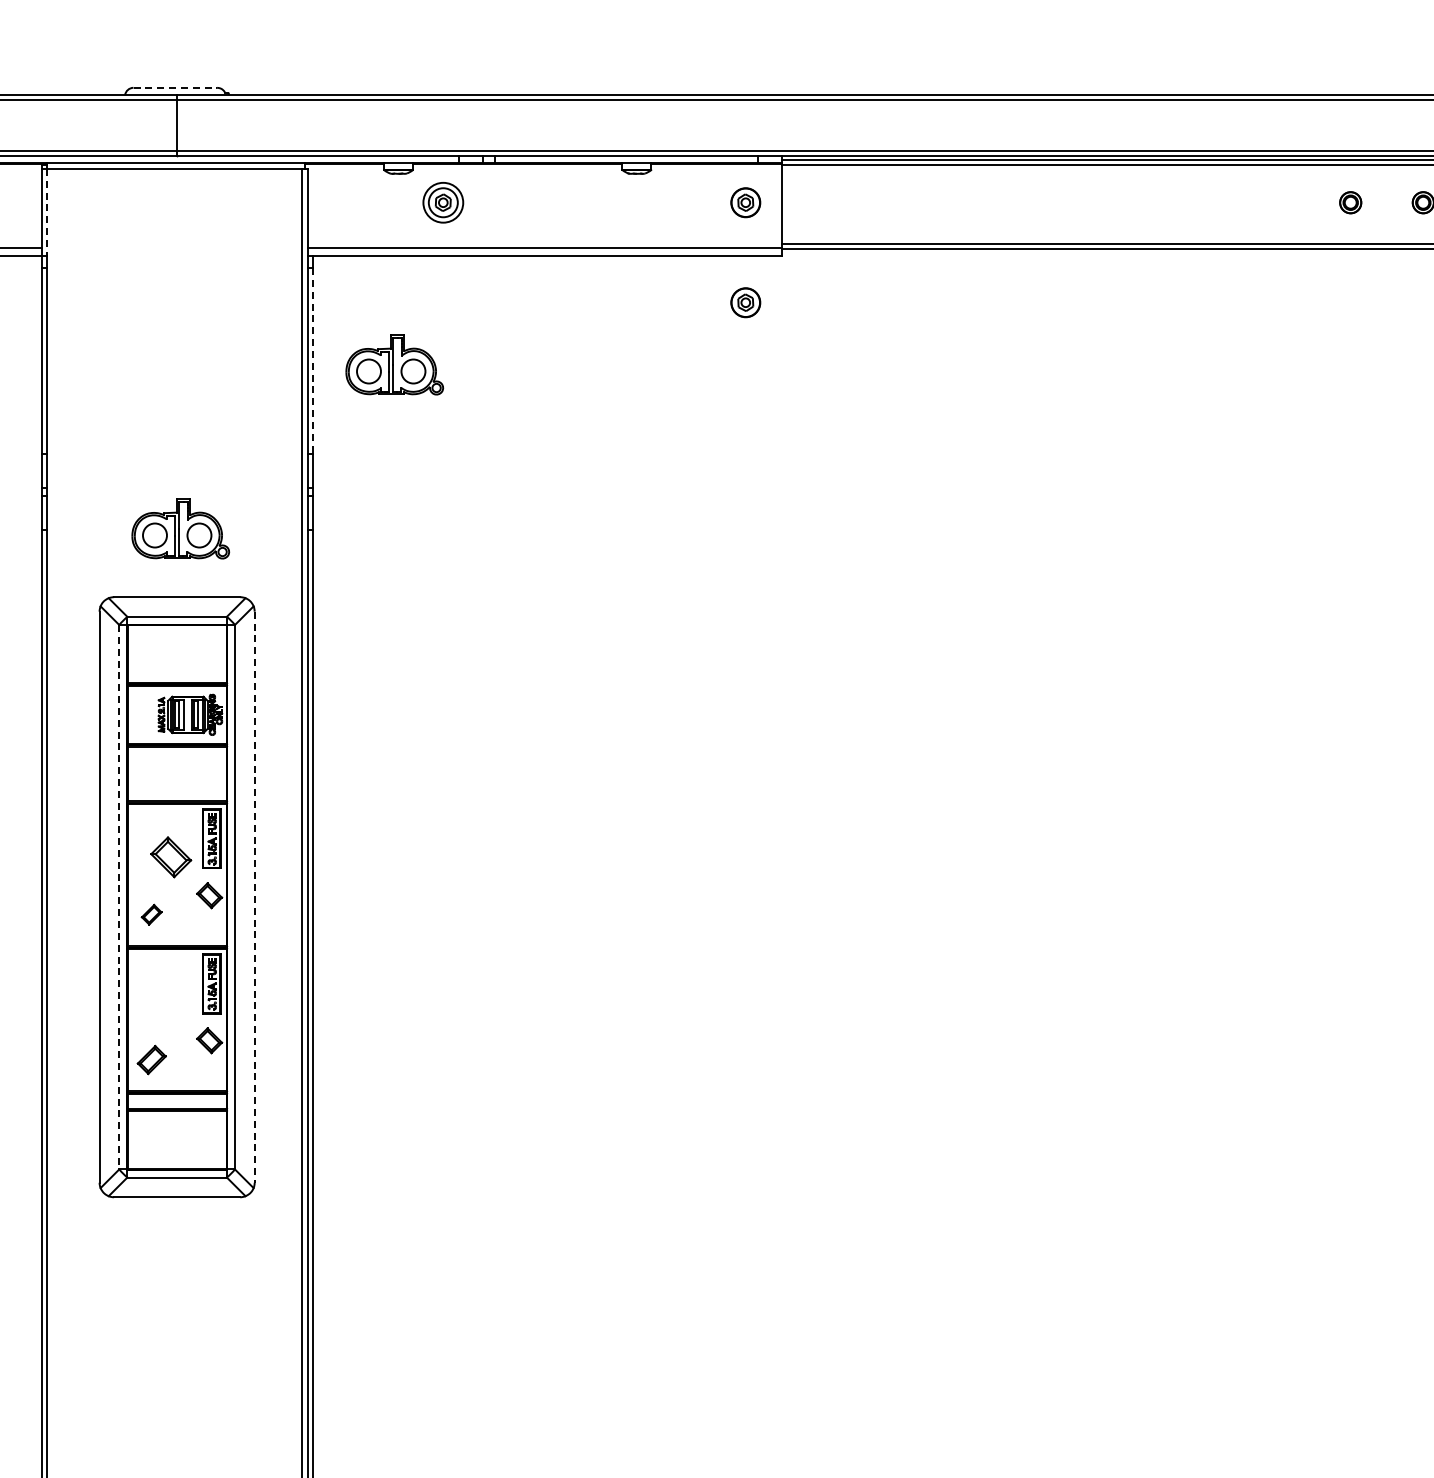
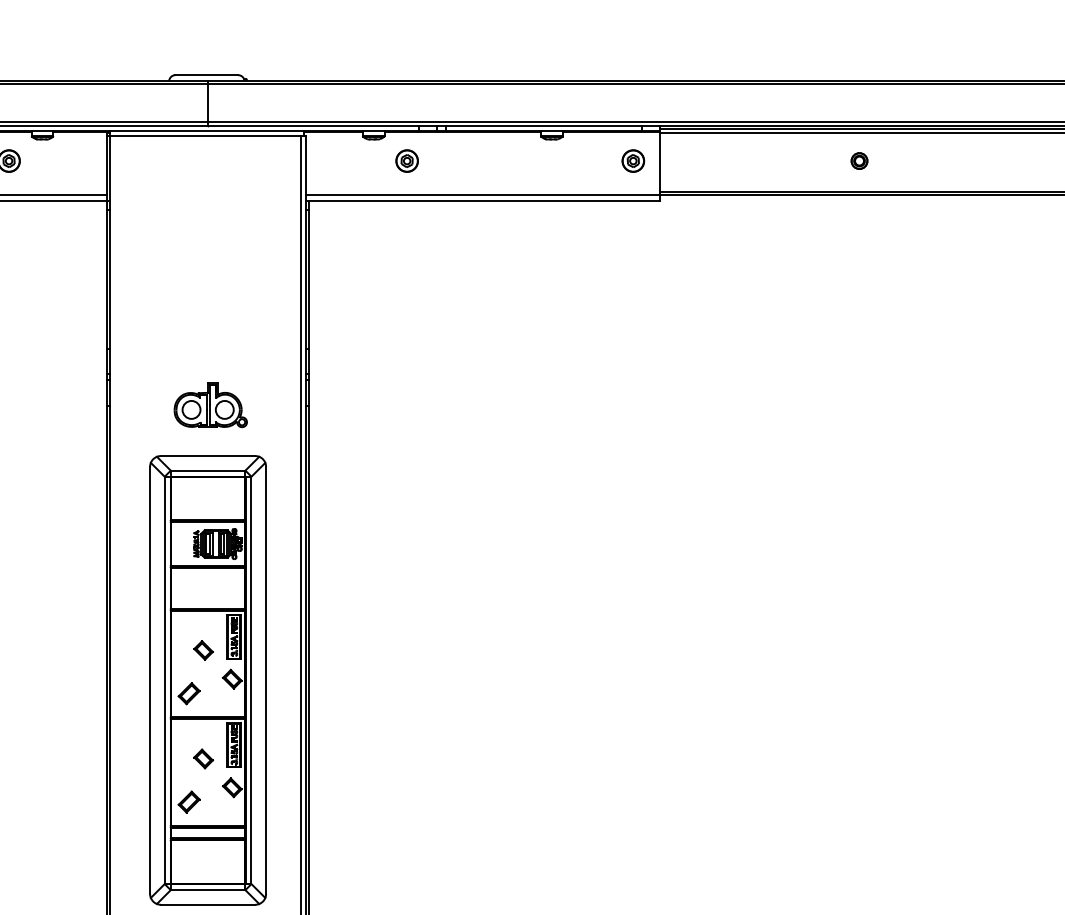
line: (175, 87) -> (206, 74), dashed -> solid
circle: (443, 202) -> (407, 160), size x0.71
part: (1047, 202) -> (858, 160), added
line: (46, 212) -> (110, 168), dashed -> solid
part: (745, 302) -> (633, 235), removed
line: (312, 360) -> (309, 279), dashed -> solid
part: (394, 364) -> (370, 282), removed
part: (170, 856) -> (203, 649), size x0.62
line: (119, 897) -> (165, 680), dashed -> solid
line: (254, 897) -> (265, 680), dashed -> solid
part: (151, 914) -> (188, 693), size x1.43
part: (170, 1001) -> (203, 758), added

